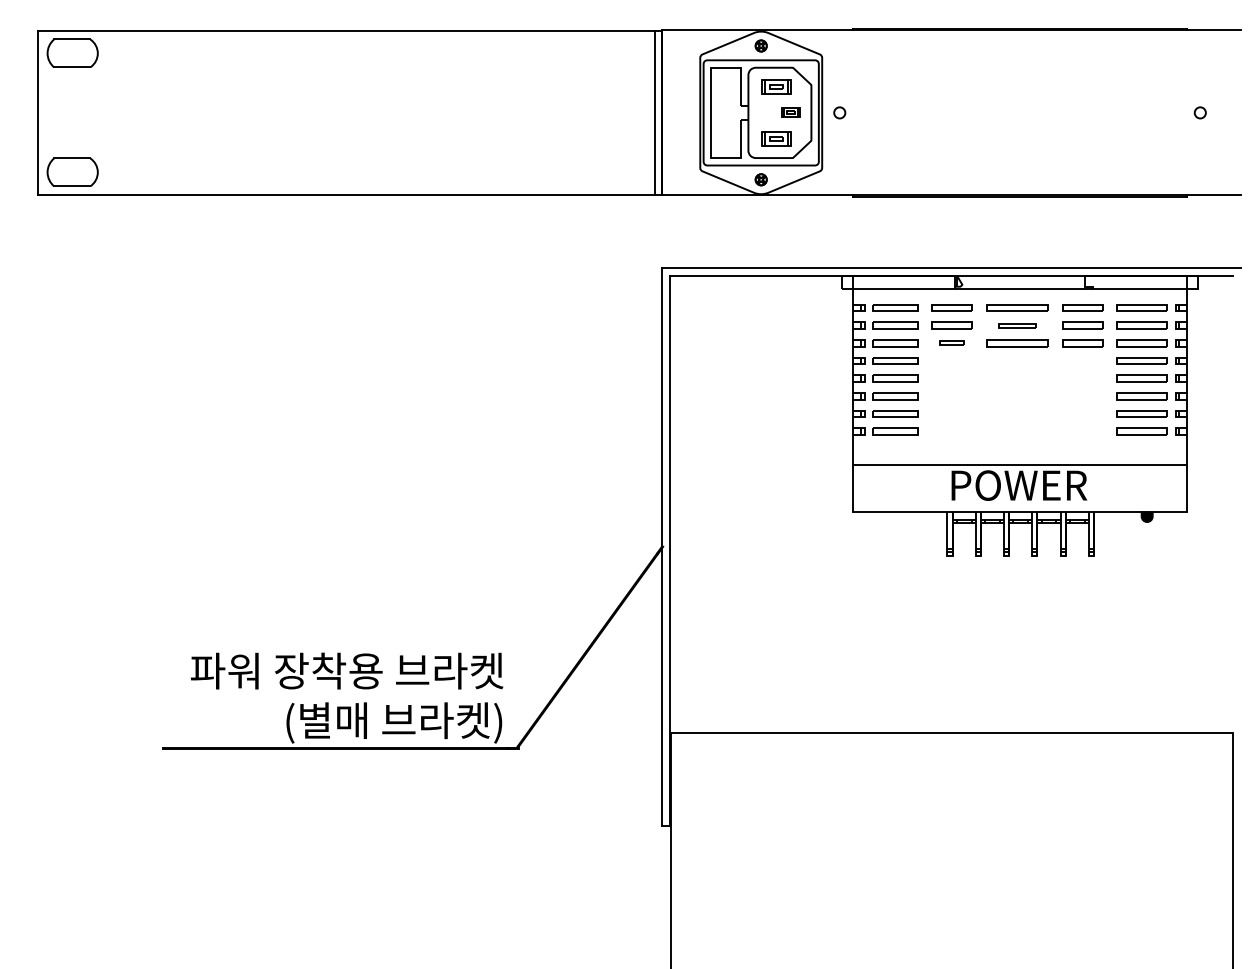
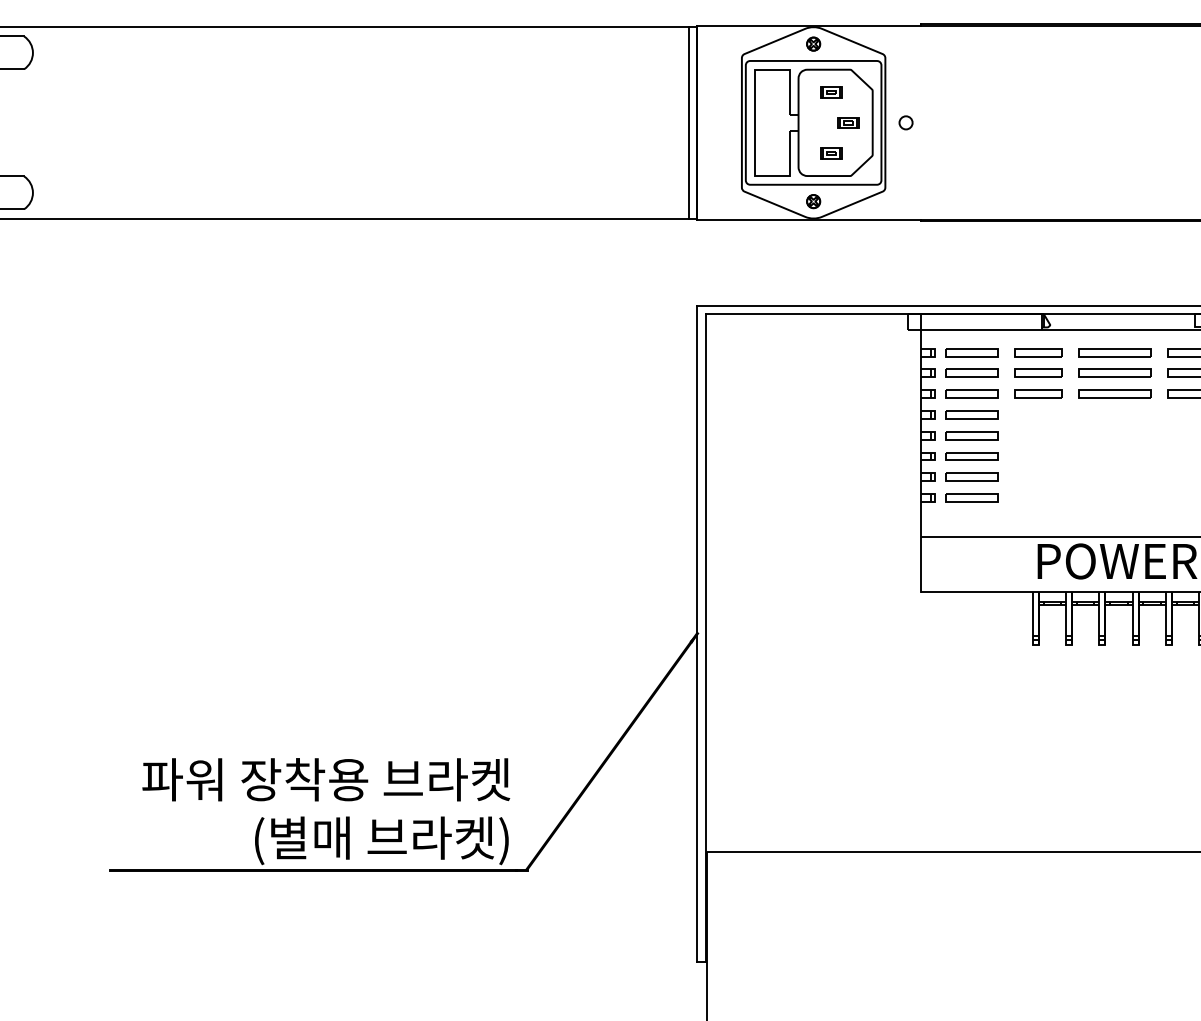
part: (775, 86) -> (830, 91), size x0.62
part: (775, 138) -> (830, 152), size x0.62
part: (1017, 325) -> (1115, 373), size x1.67
part: (951, 343) -> (1037, 394), size x1.67

